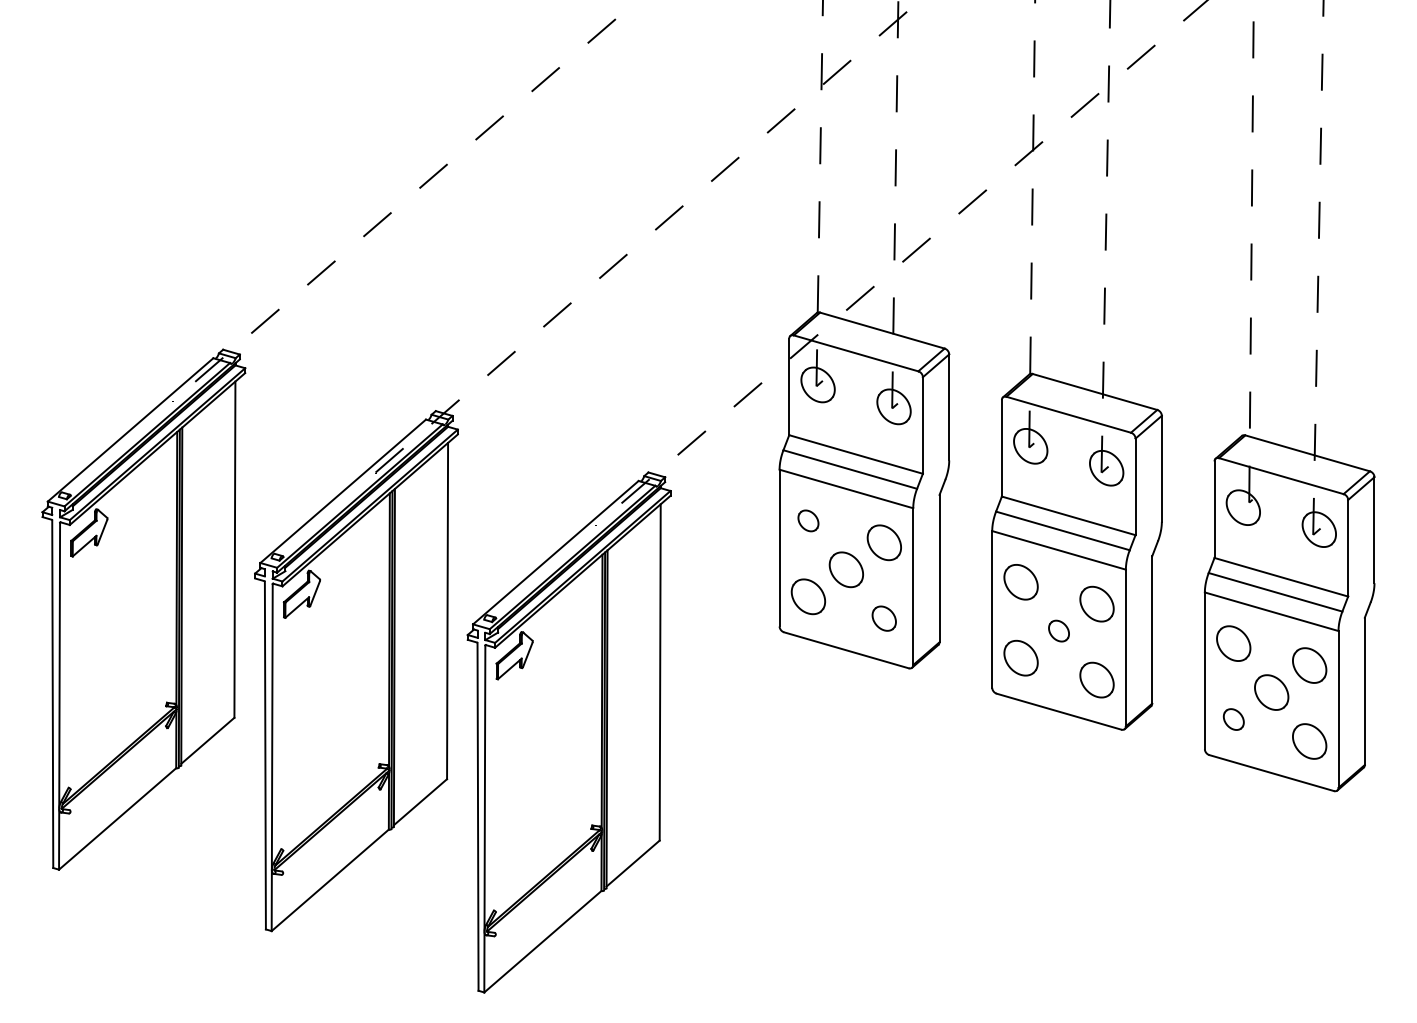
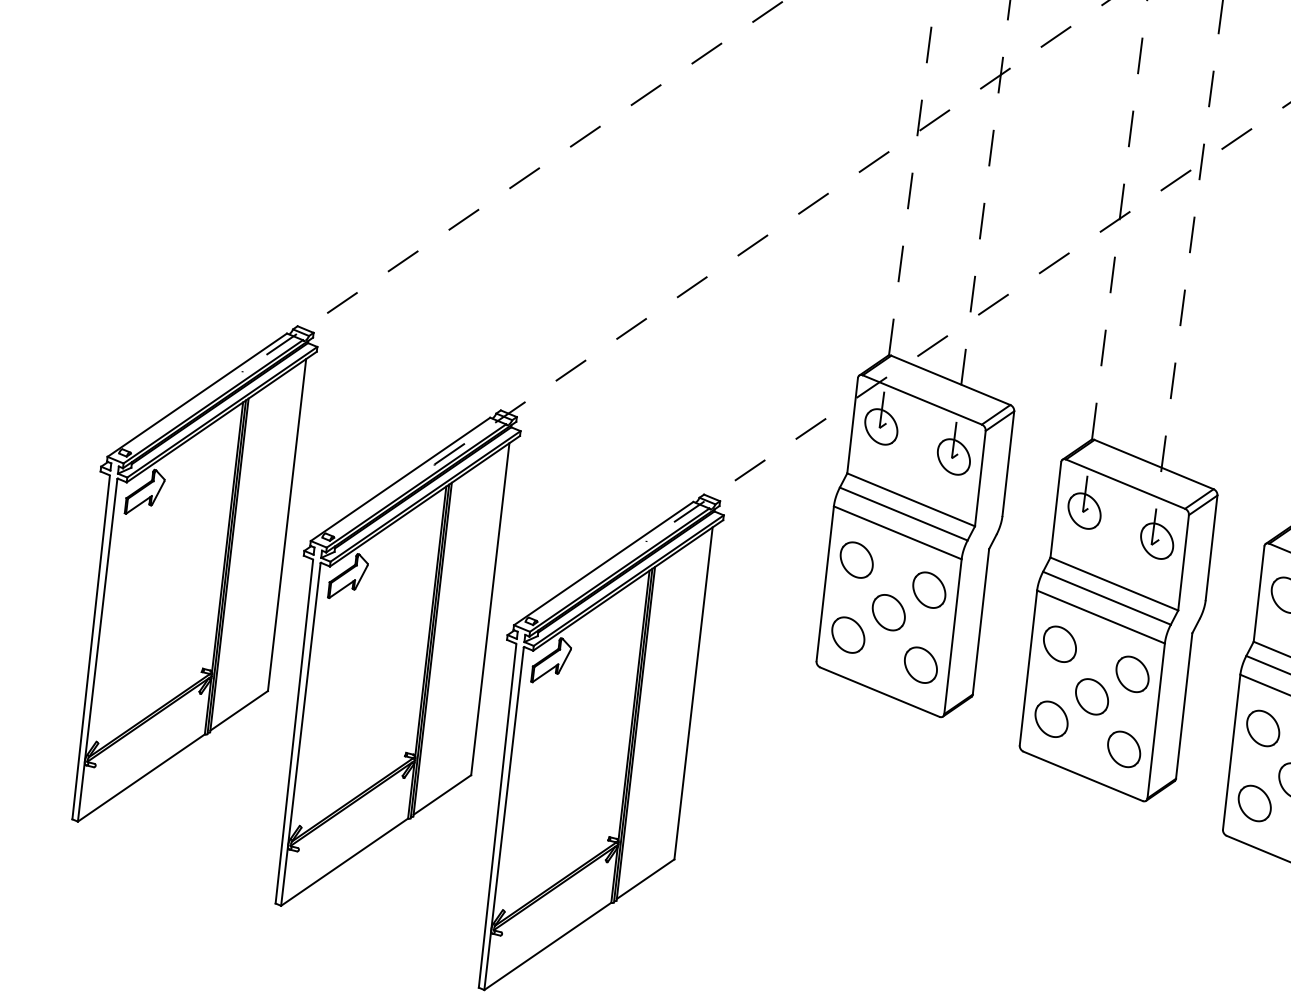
part: (808, 520) -> (856, 559), size x1.67
part: (883, 618) -> (920, 664), size x1.43
part: (1058, 630) -> (1091, 696), size x1.67
part: (1233, 719) -> (1254, 803), size x1.67

